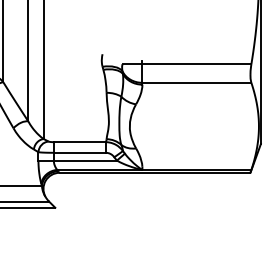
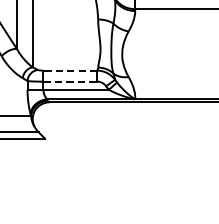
line: (79, 142) -> (70, 70), solid -> dashed
line: (79, 152) -> (70, 81), solid -> dashed

